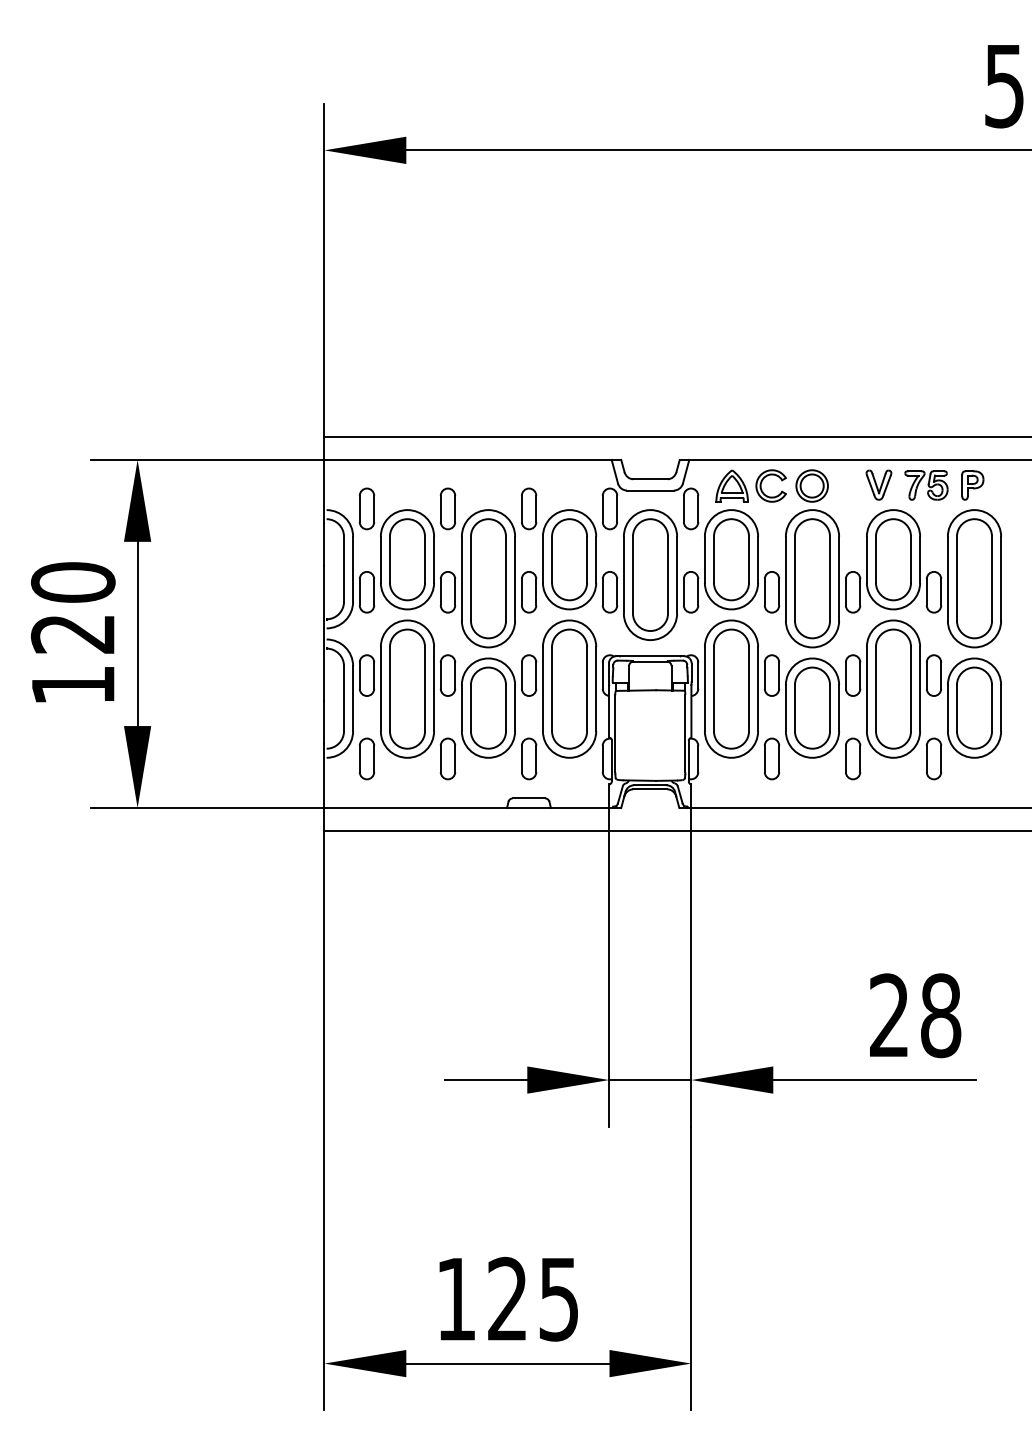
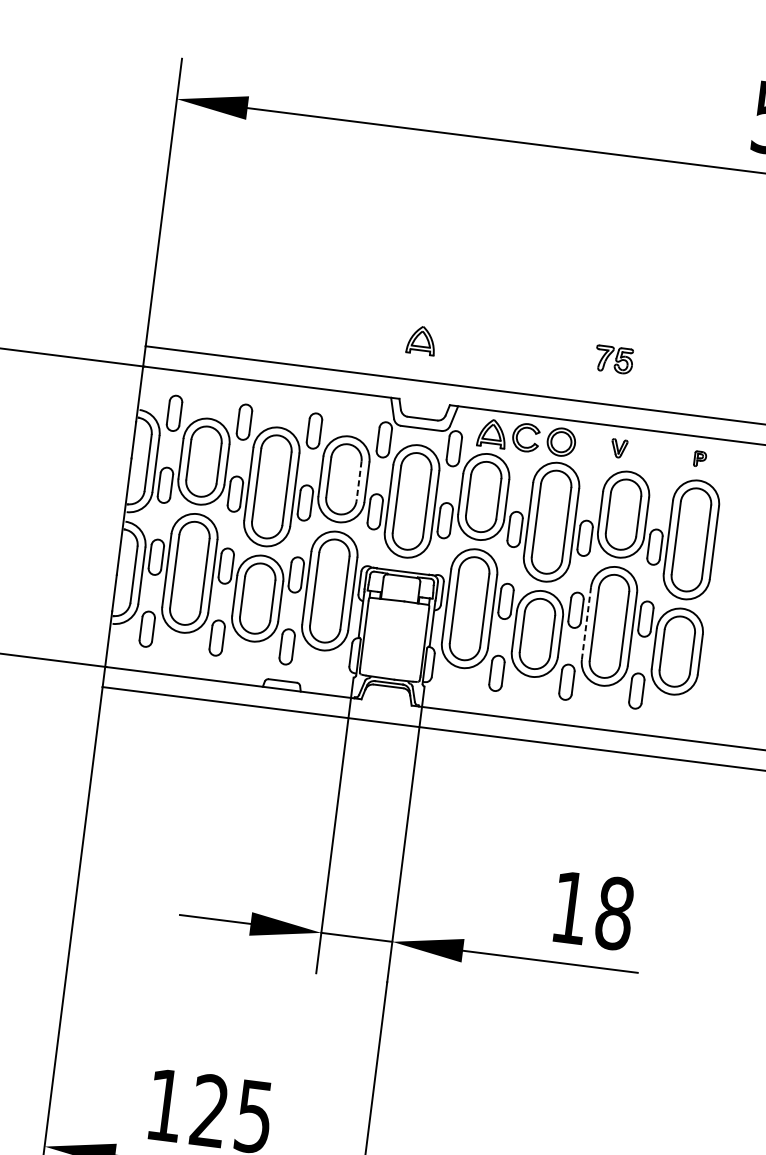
part: (637, 389) -> (421, 339), added
part: (878, 484) -> (618, 448), size x0.7
part: (926, 485) -> (614, 359), moved
part: (972, 485) -> (699, 459), size x0.6
line: (587, 560) -> (359, 481), solid -> dashed
line: (866, 689) -> (586, 623), solid -> dashed
text: (888, 1014) -> (569, 906), 28 -> 18

